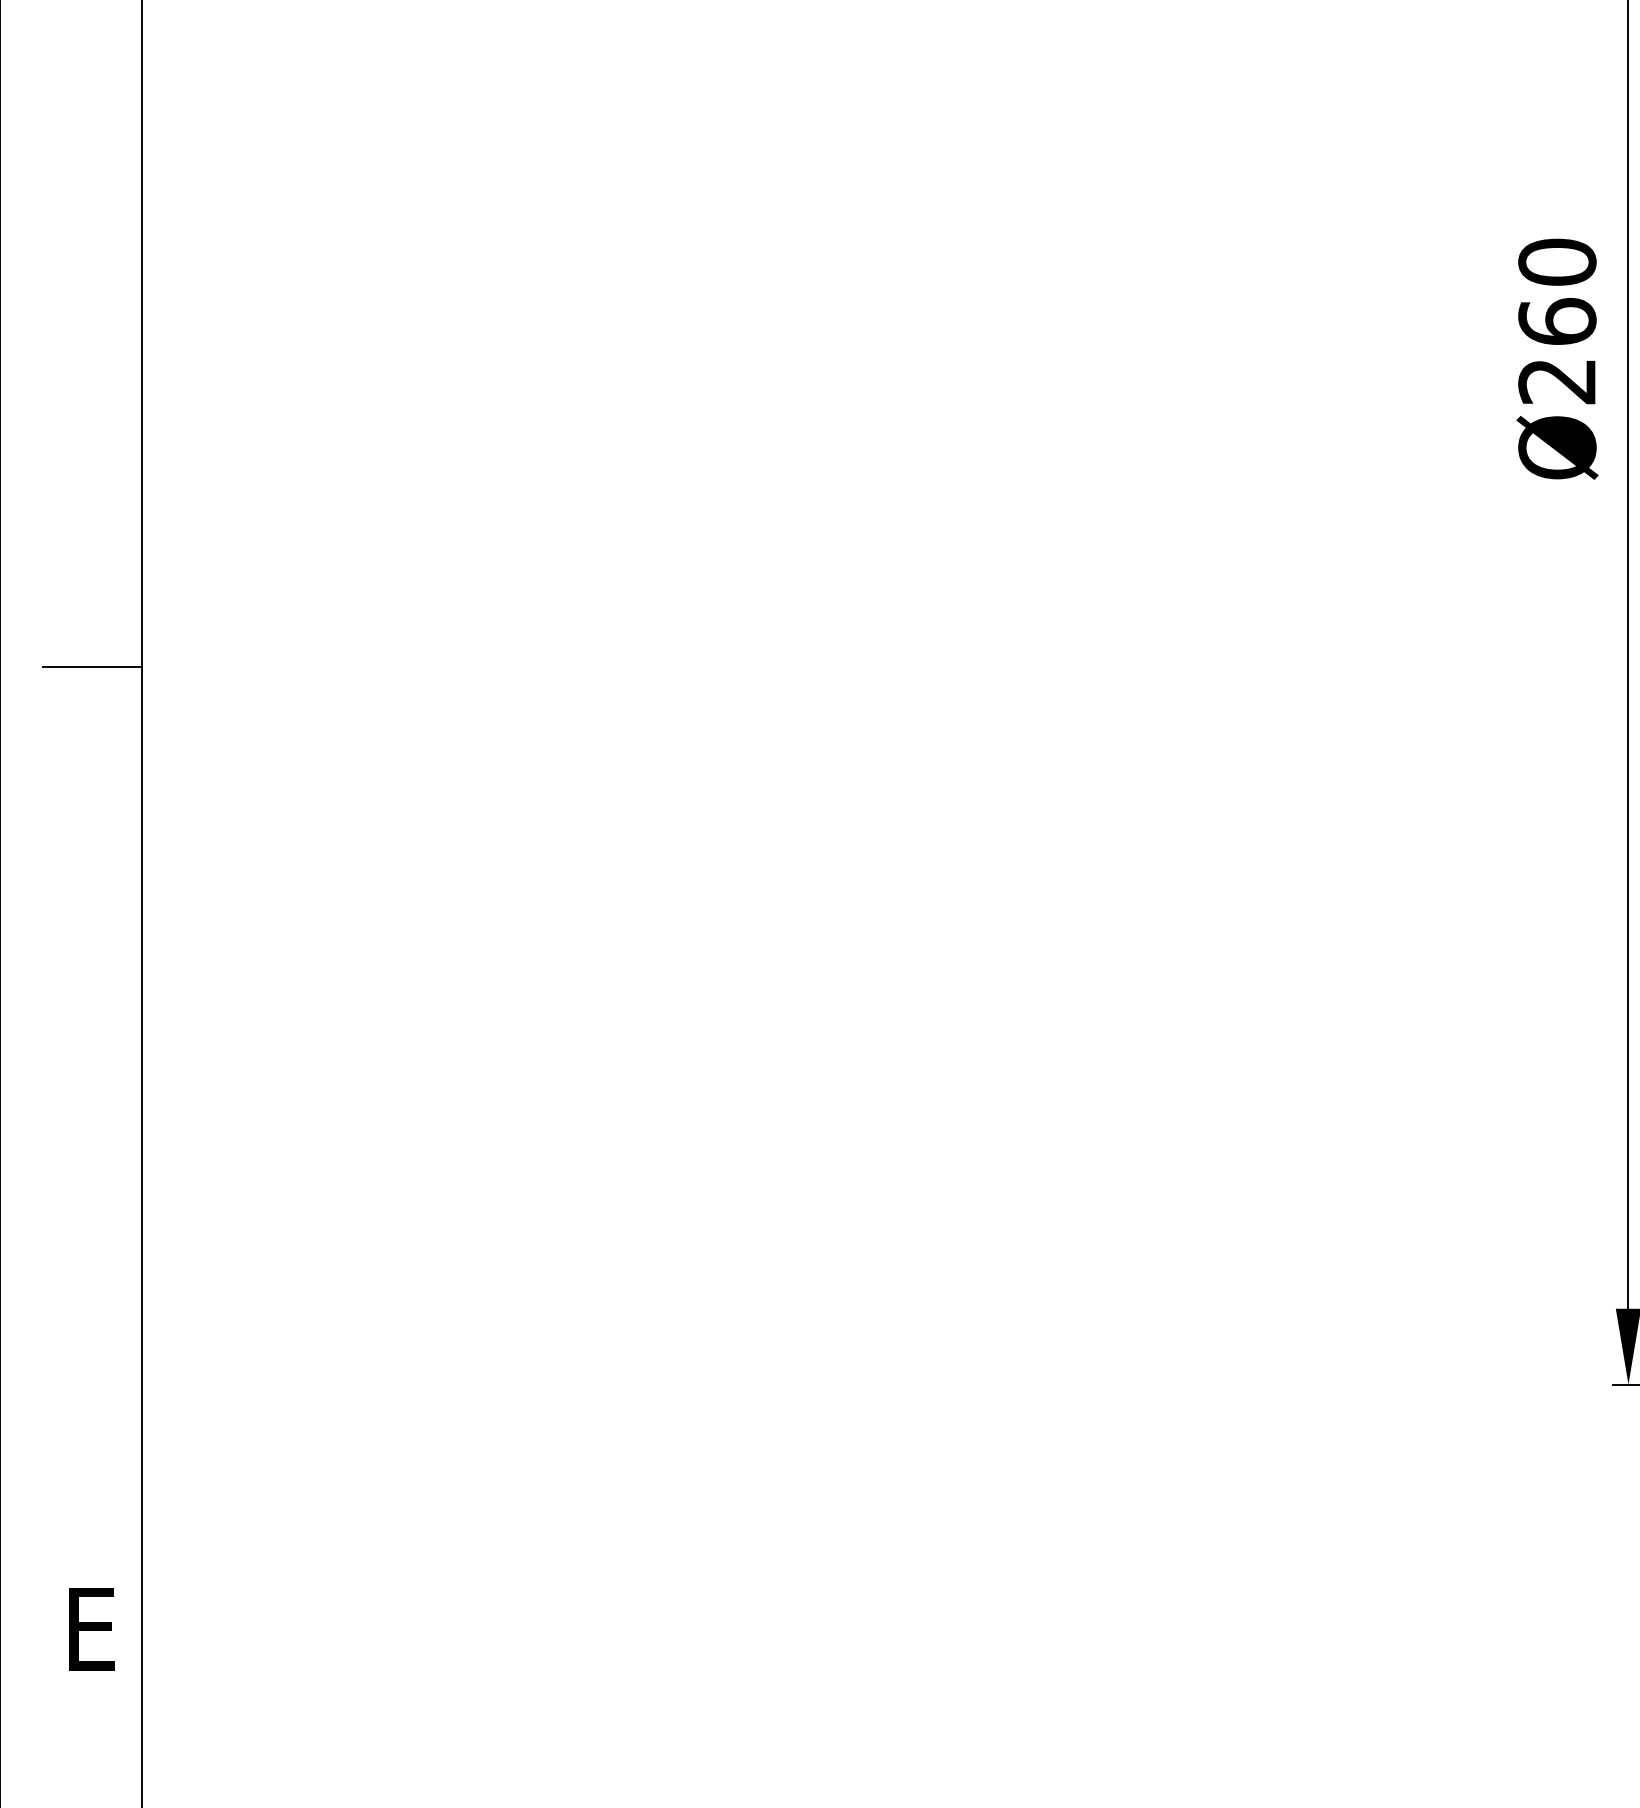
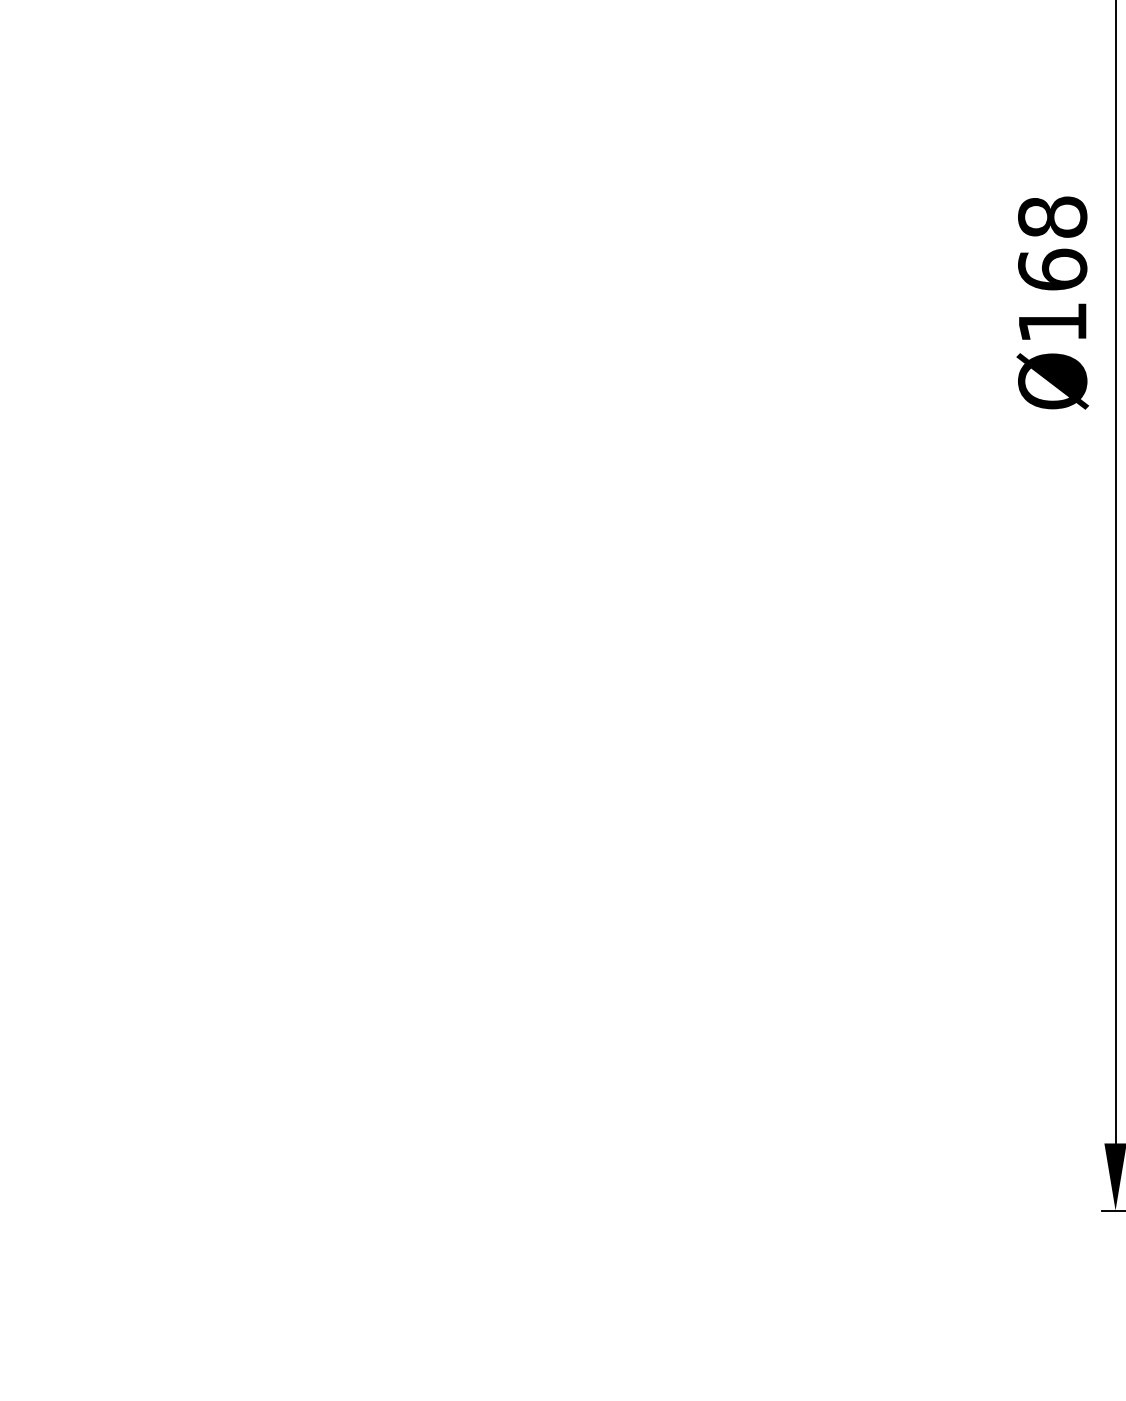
text: (1557, 321) -> (1052, 269), Ø260 -> Ø168

